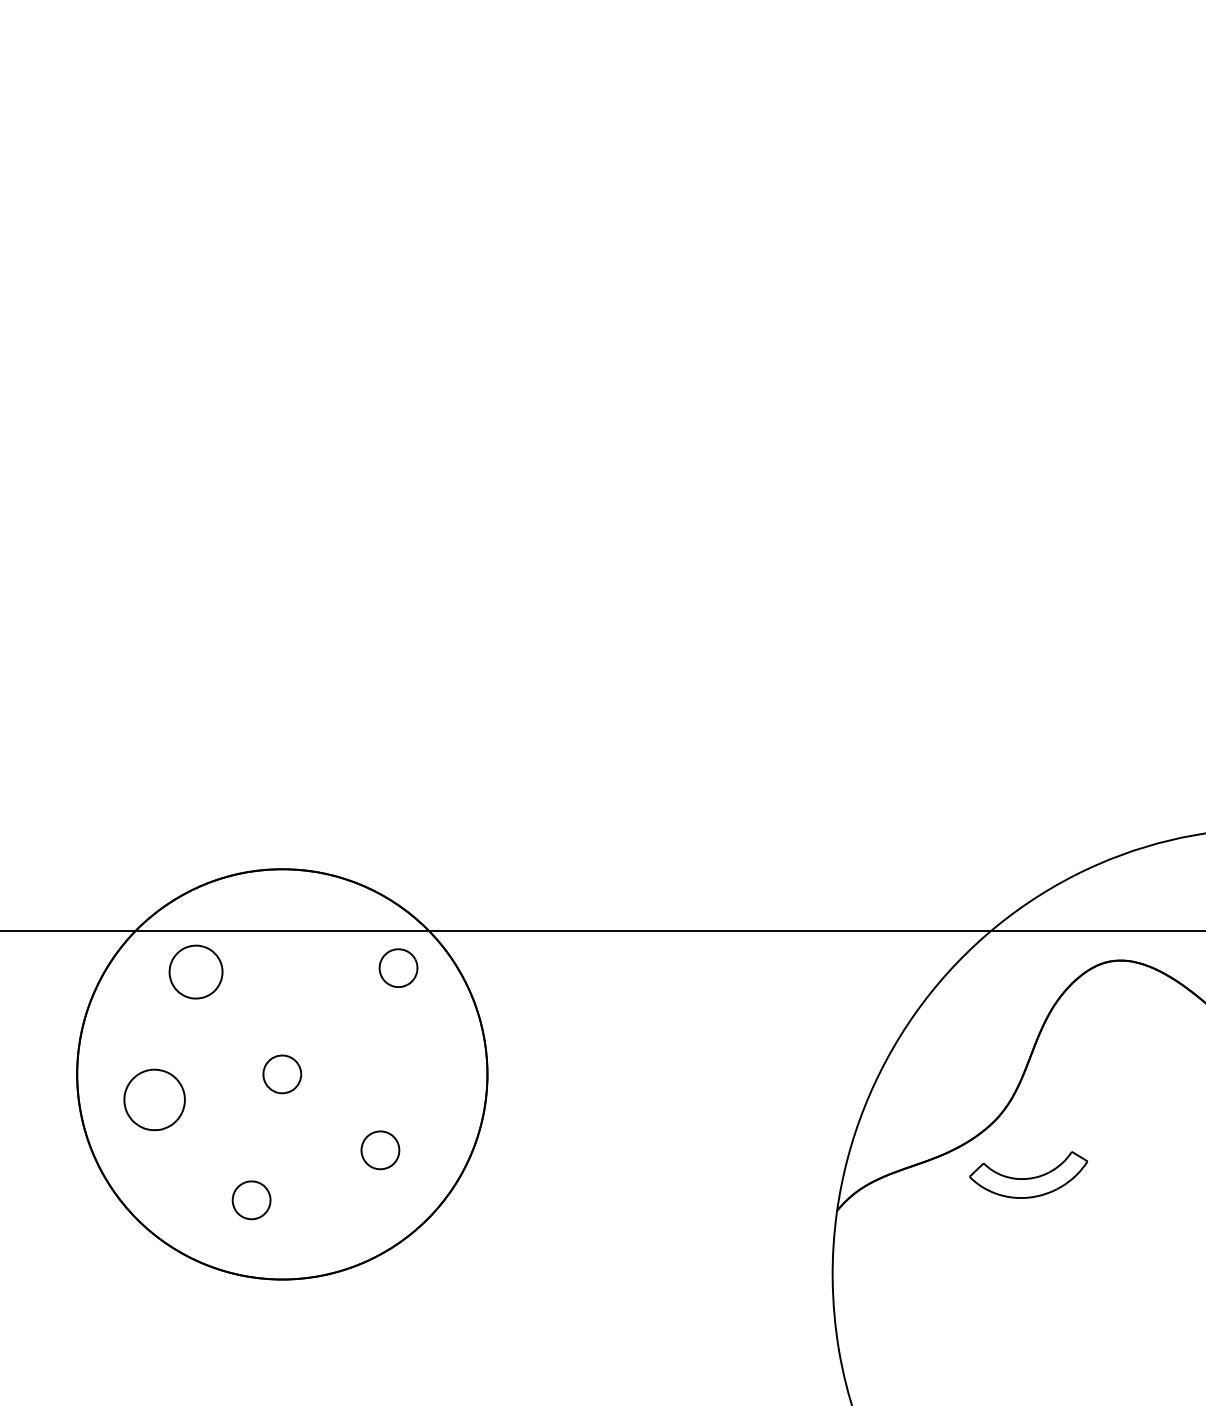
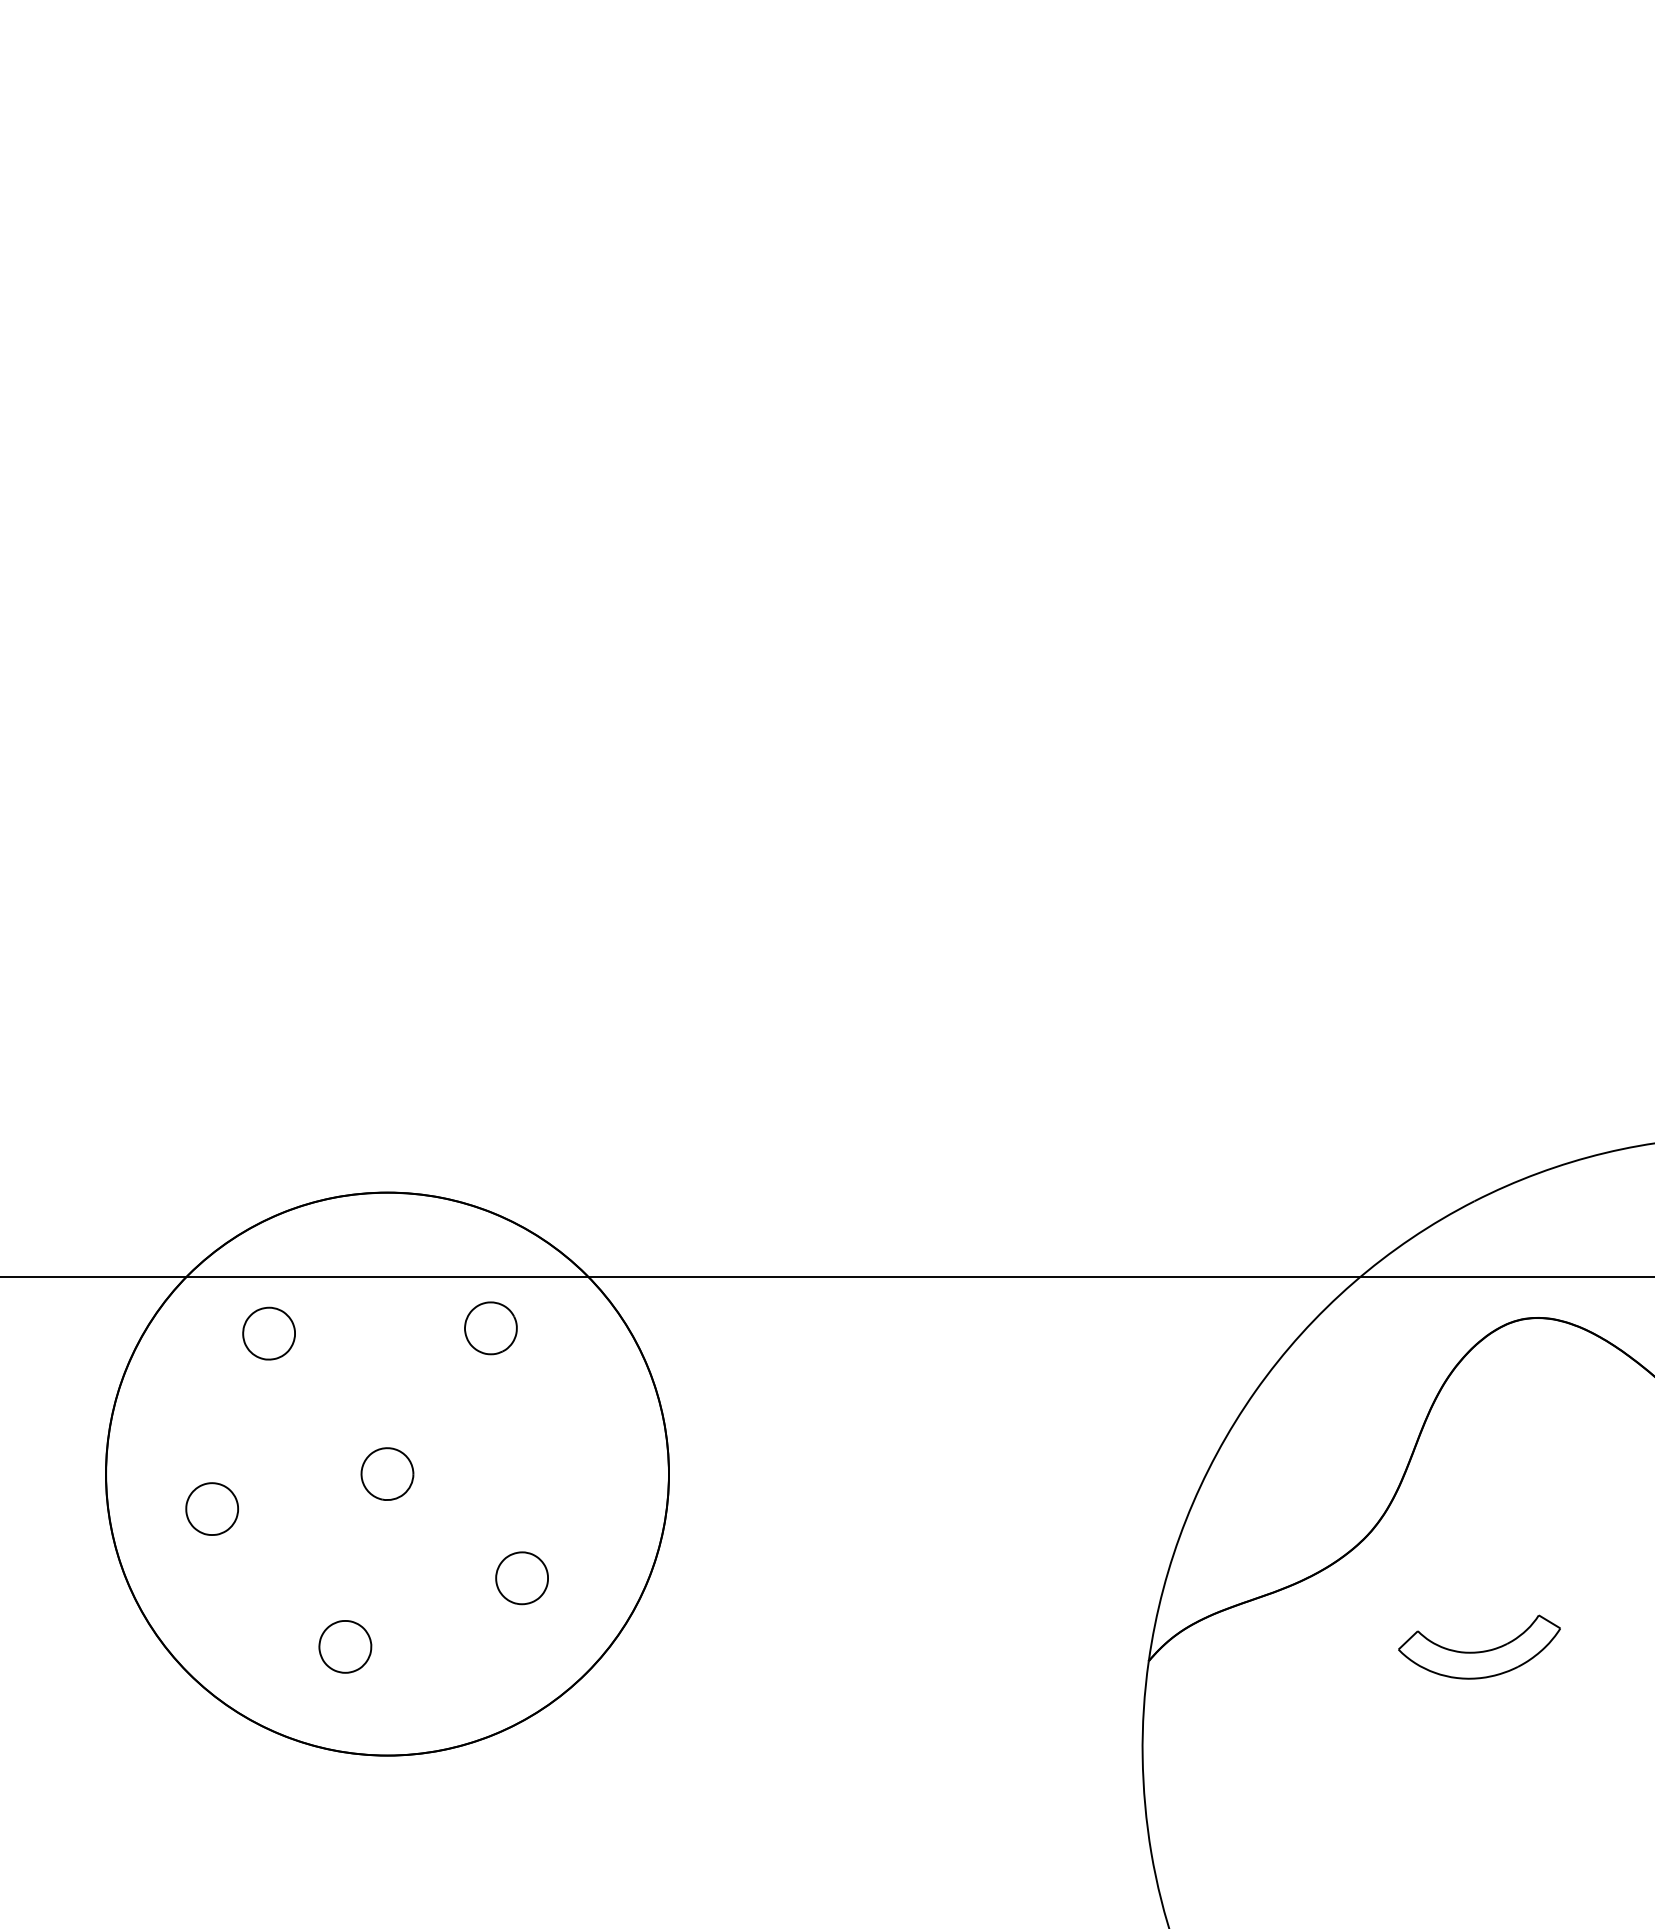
part: (398, 968) -> (490, 1328), moved
part: (195, 971) -> (268, 1333), size x0.71
part: (154, 1099) -> (211, 1508), size x0.62
part: (1028, 1174) -> (1479, 1646), moved

